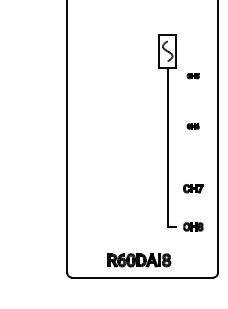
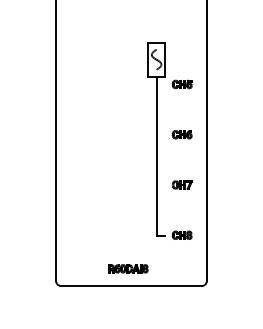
part: (192, 76) -> (181, 84), size x1.67
part: (192, 126) -> (181, 134), size x1.67
part: (192, 188) -> (181, 184), moved
part: (139, 260) -> (128, 268), size x0.62

